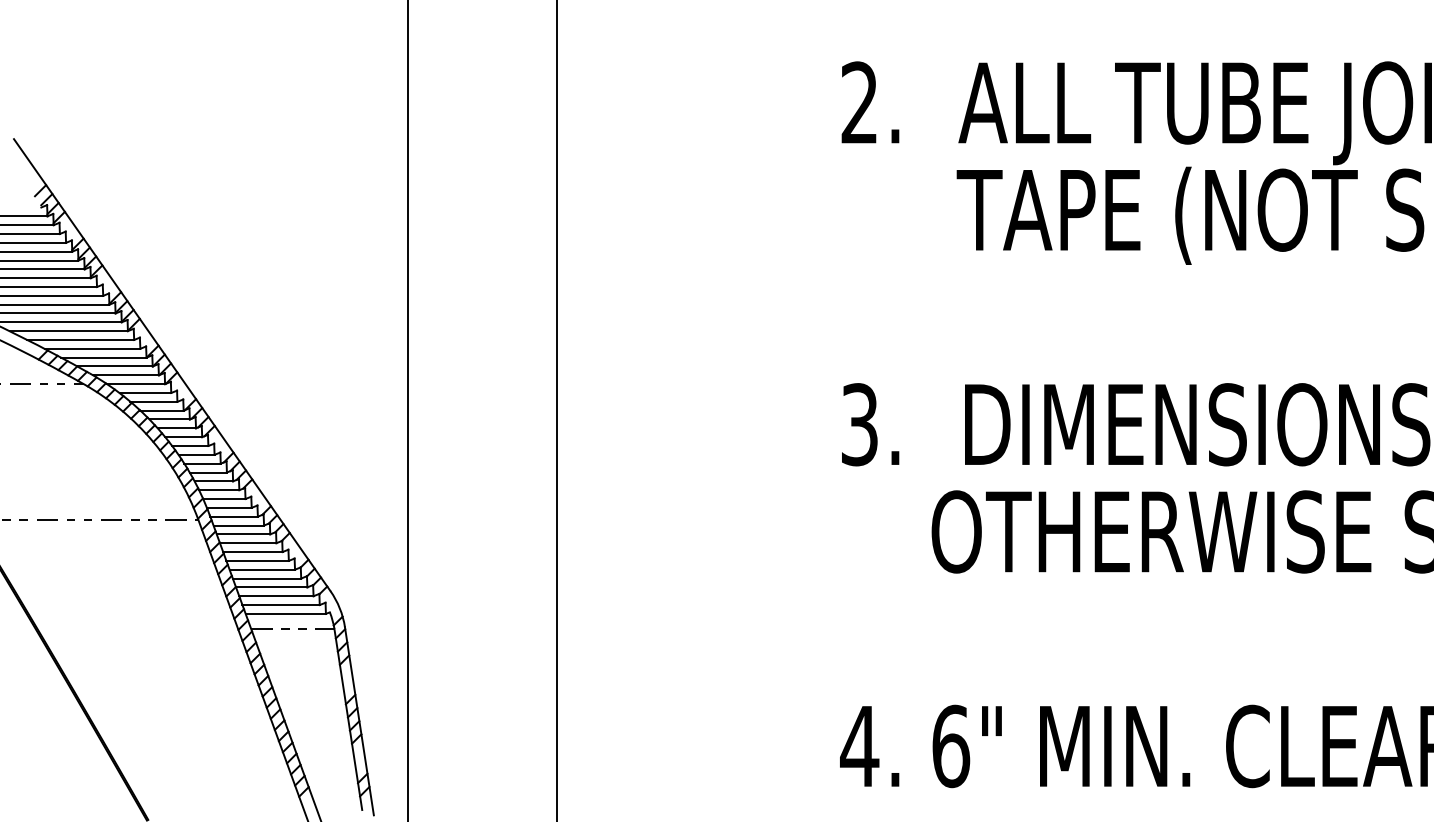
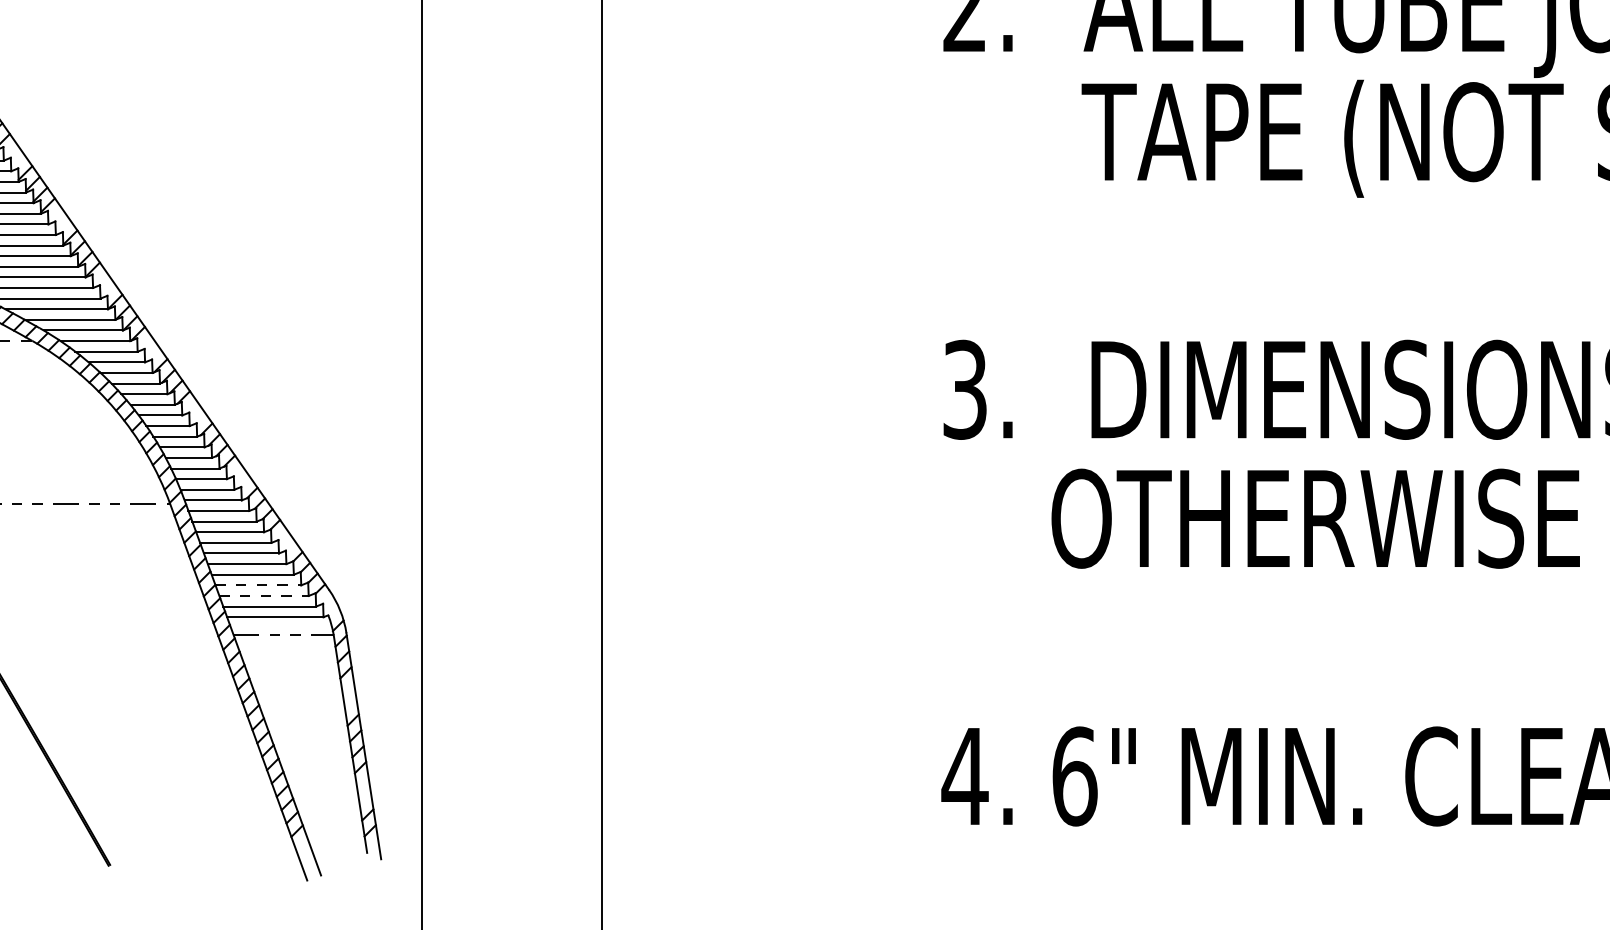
line: (271, 587) -> (258, 585), solid -> dashed
line: (276, 596) -> (264, 596), solid -> dashed

